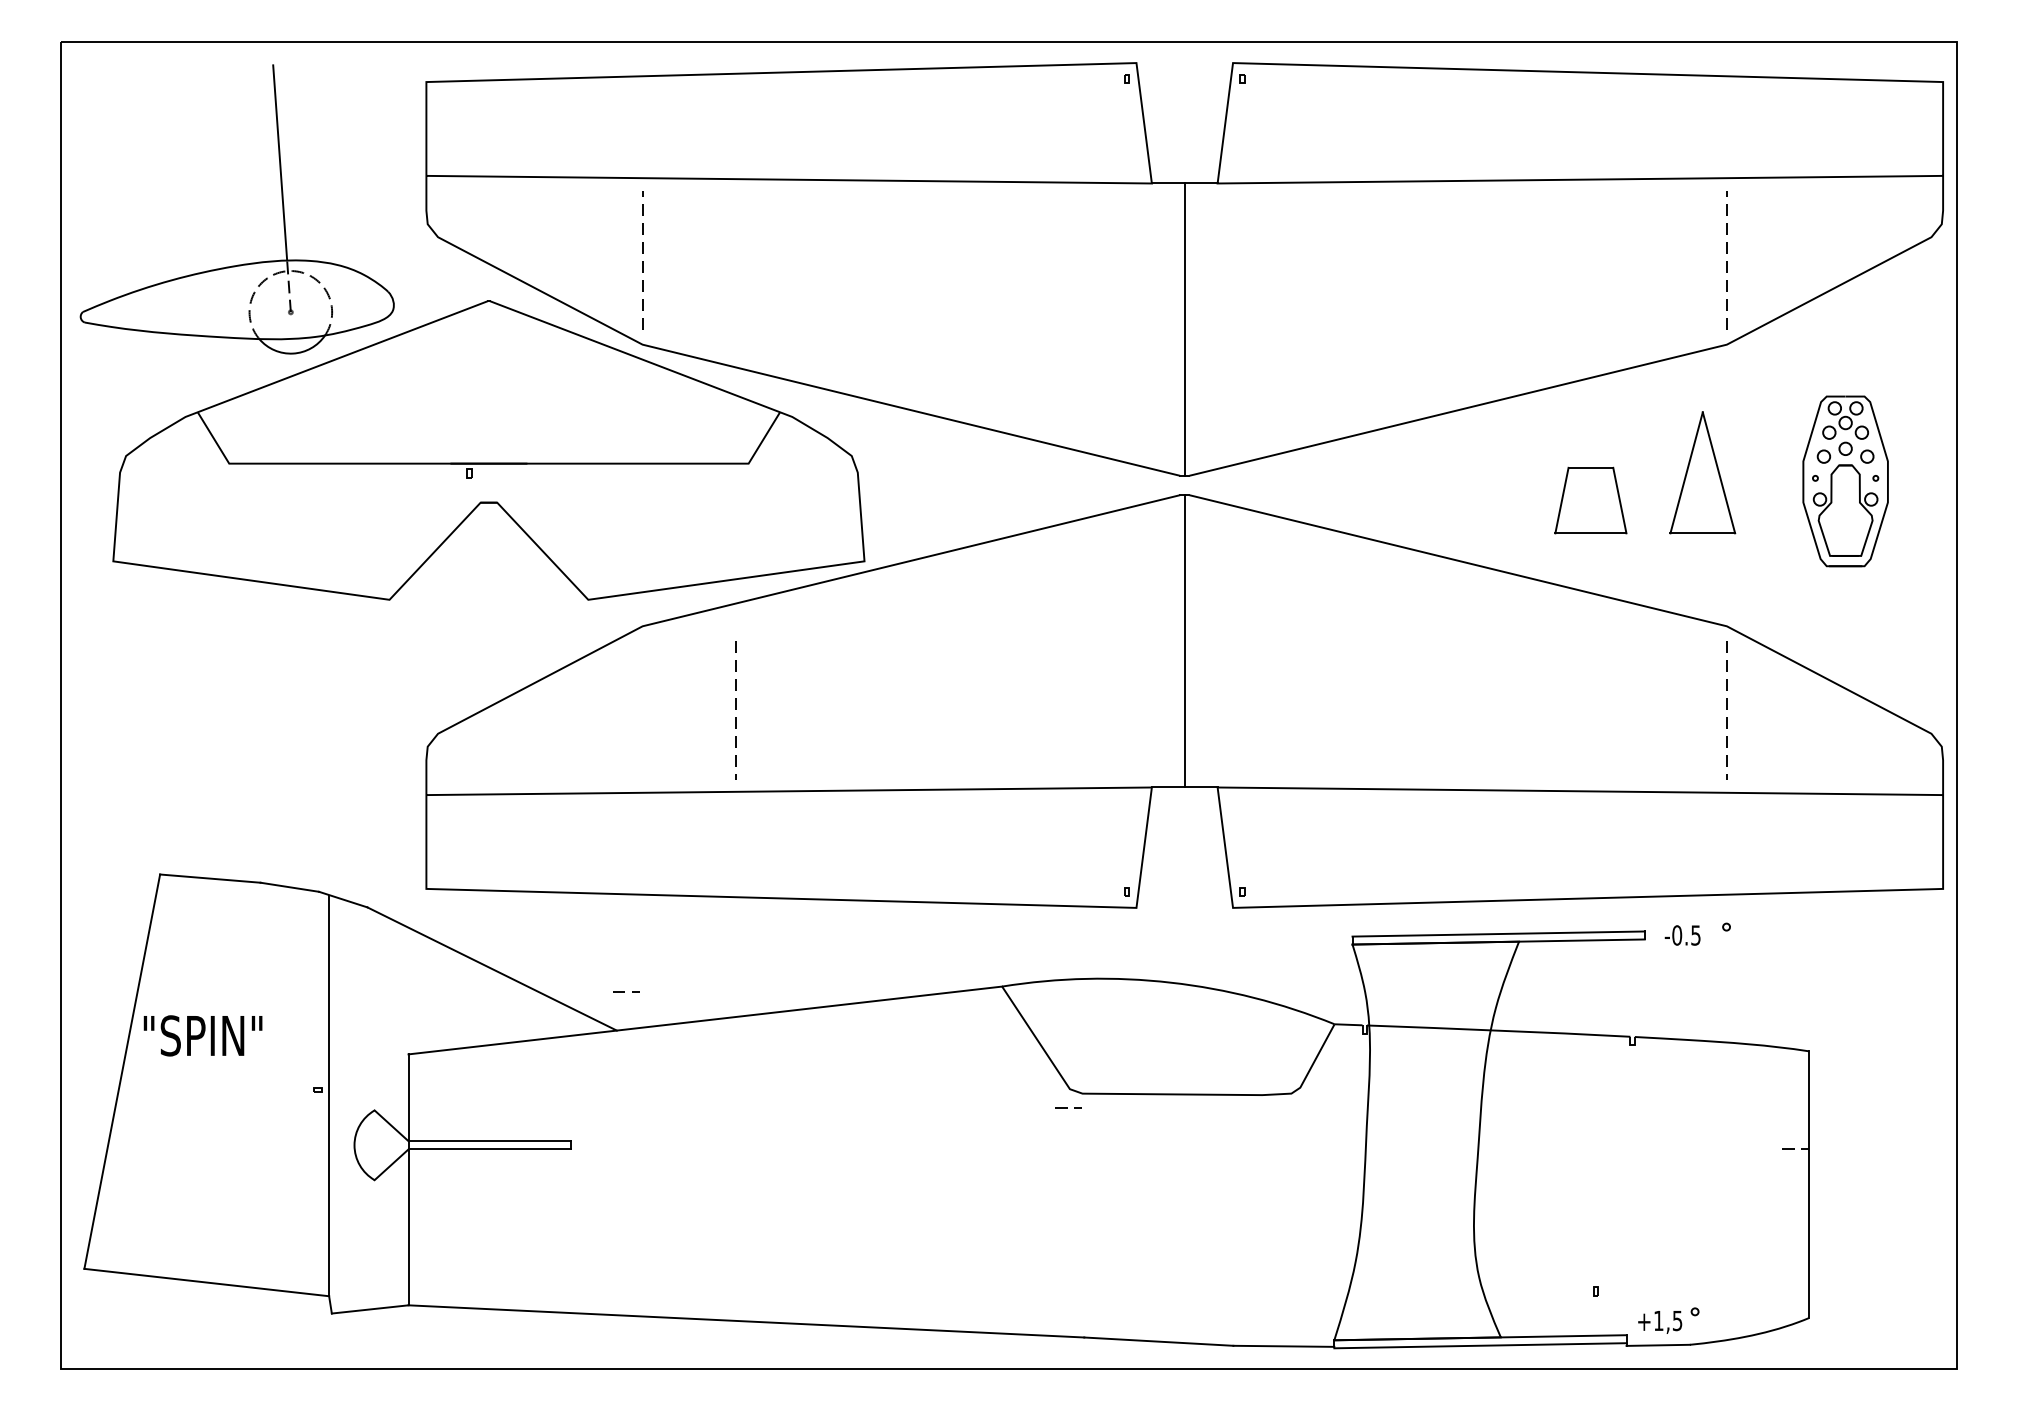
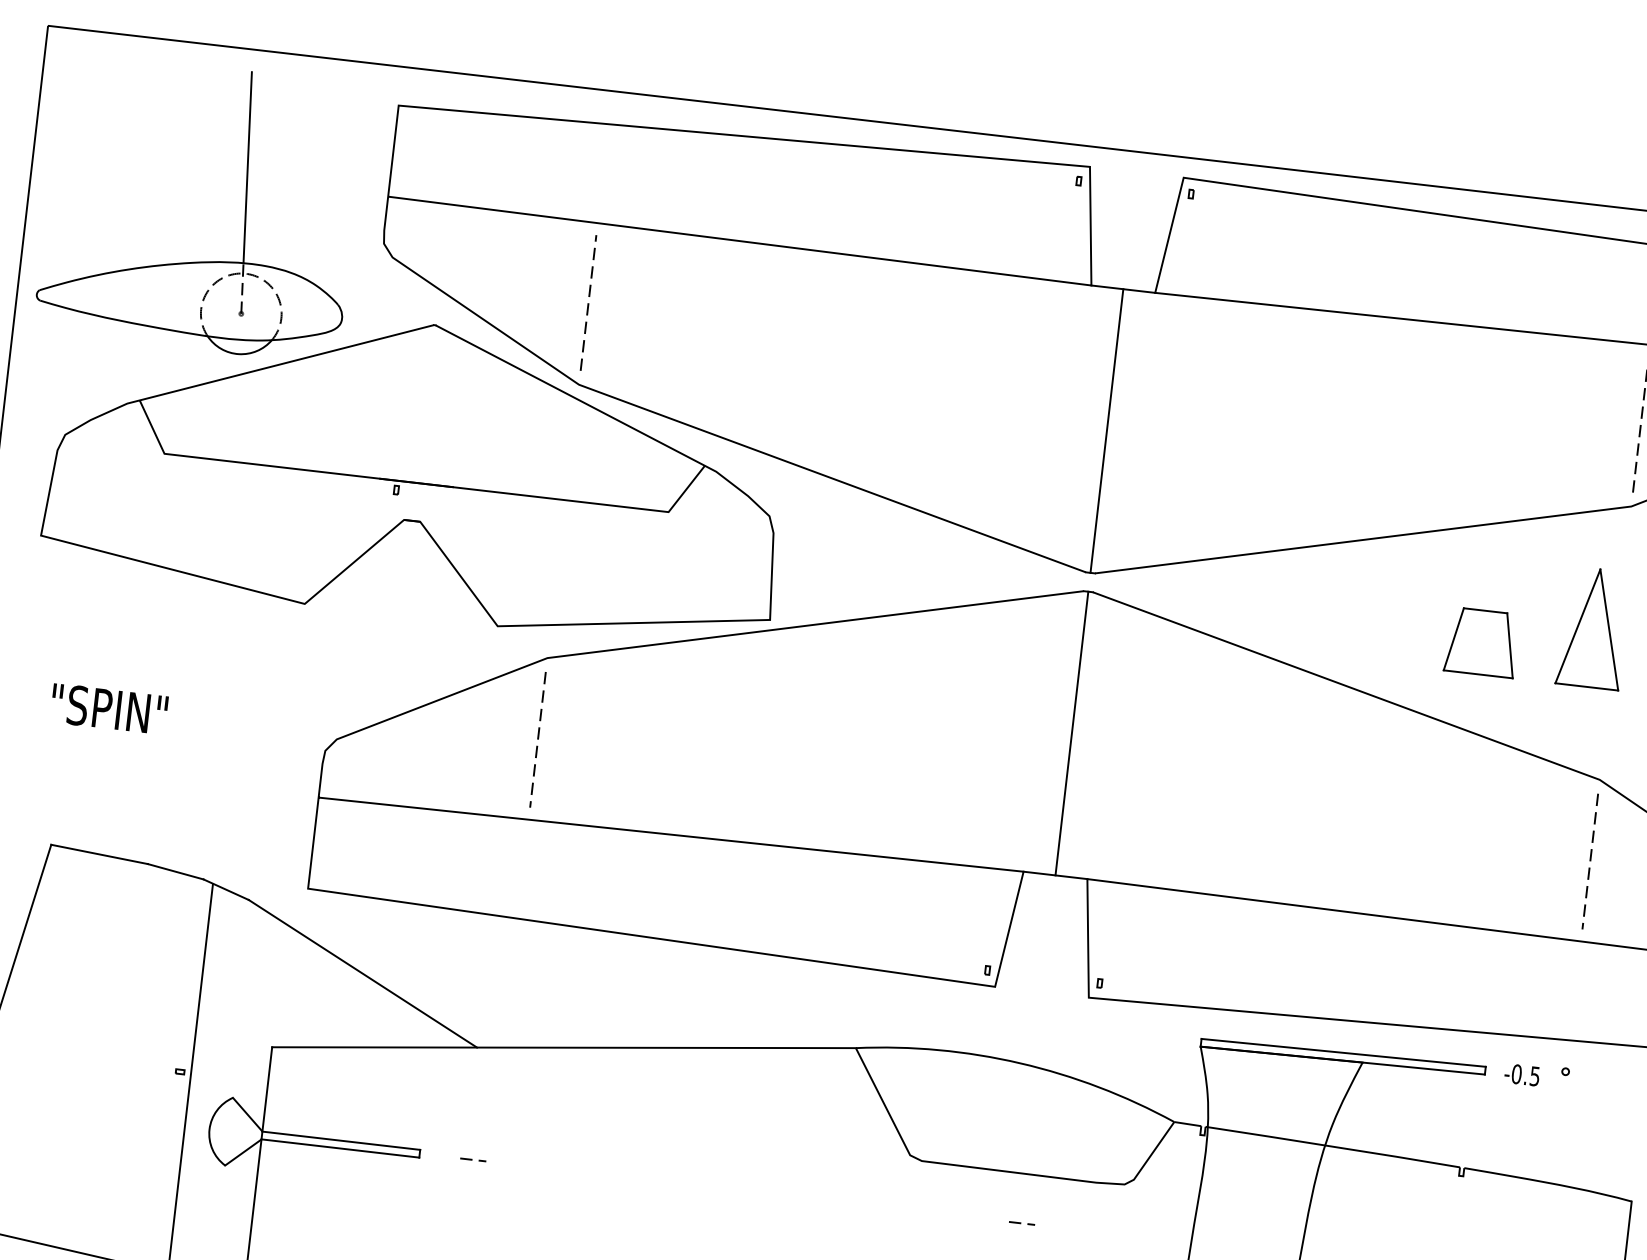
line: (735, 709) -> (537, 738), moved
line: (624, 991) -> (471, 1158), moved
text: (202, 1035) -> (108, 708), moved
line: (1067, 1107) -> (1020, 1222), moved

